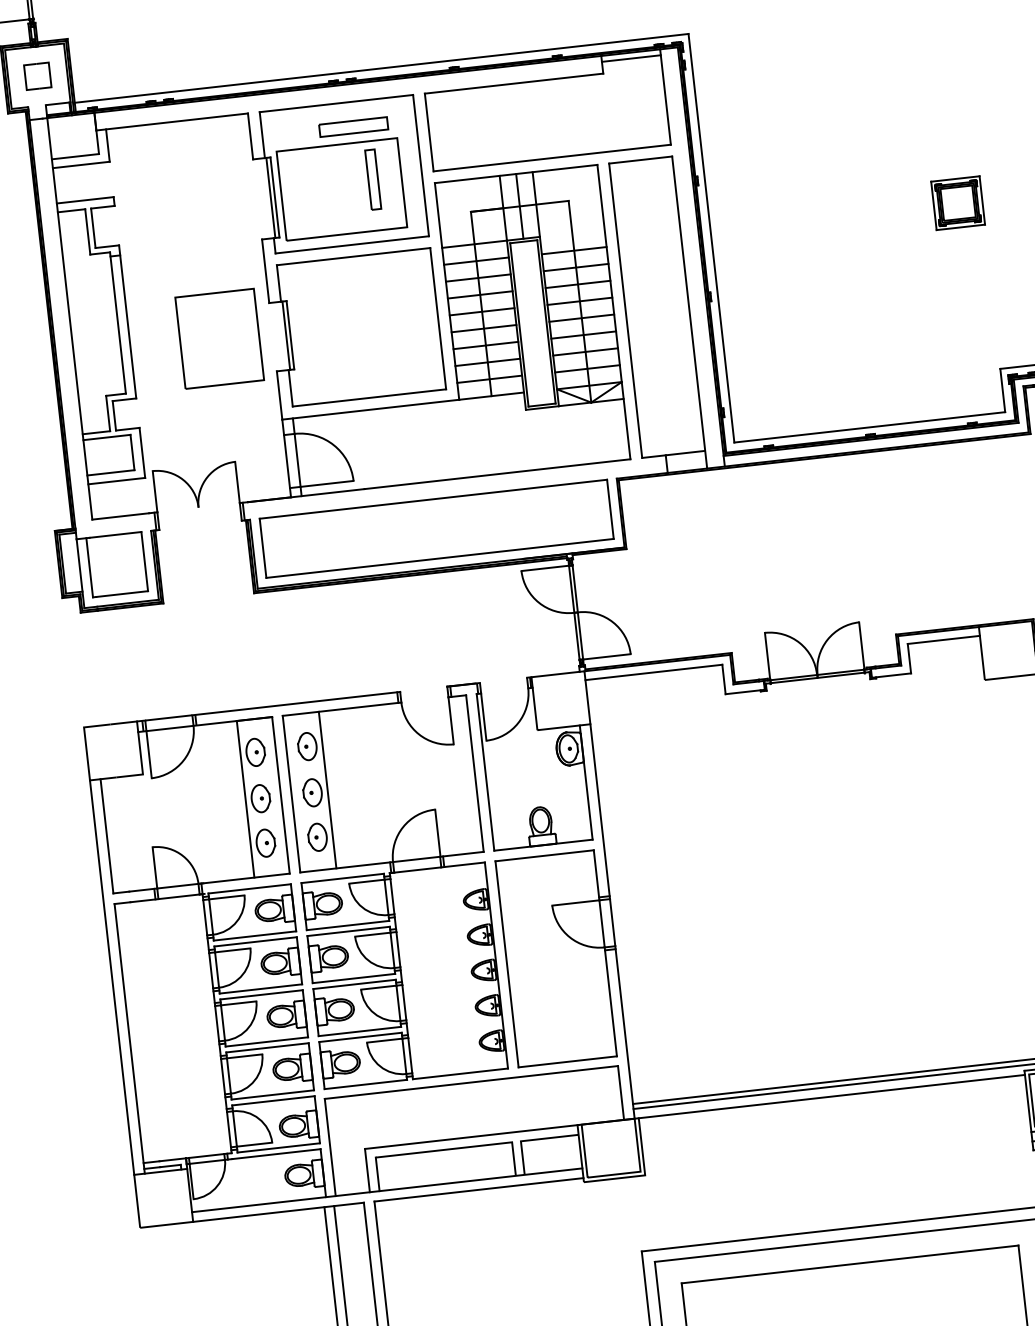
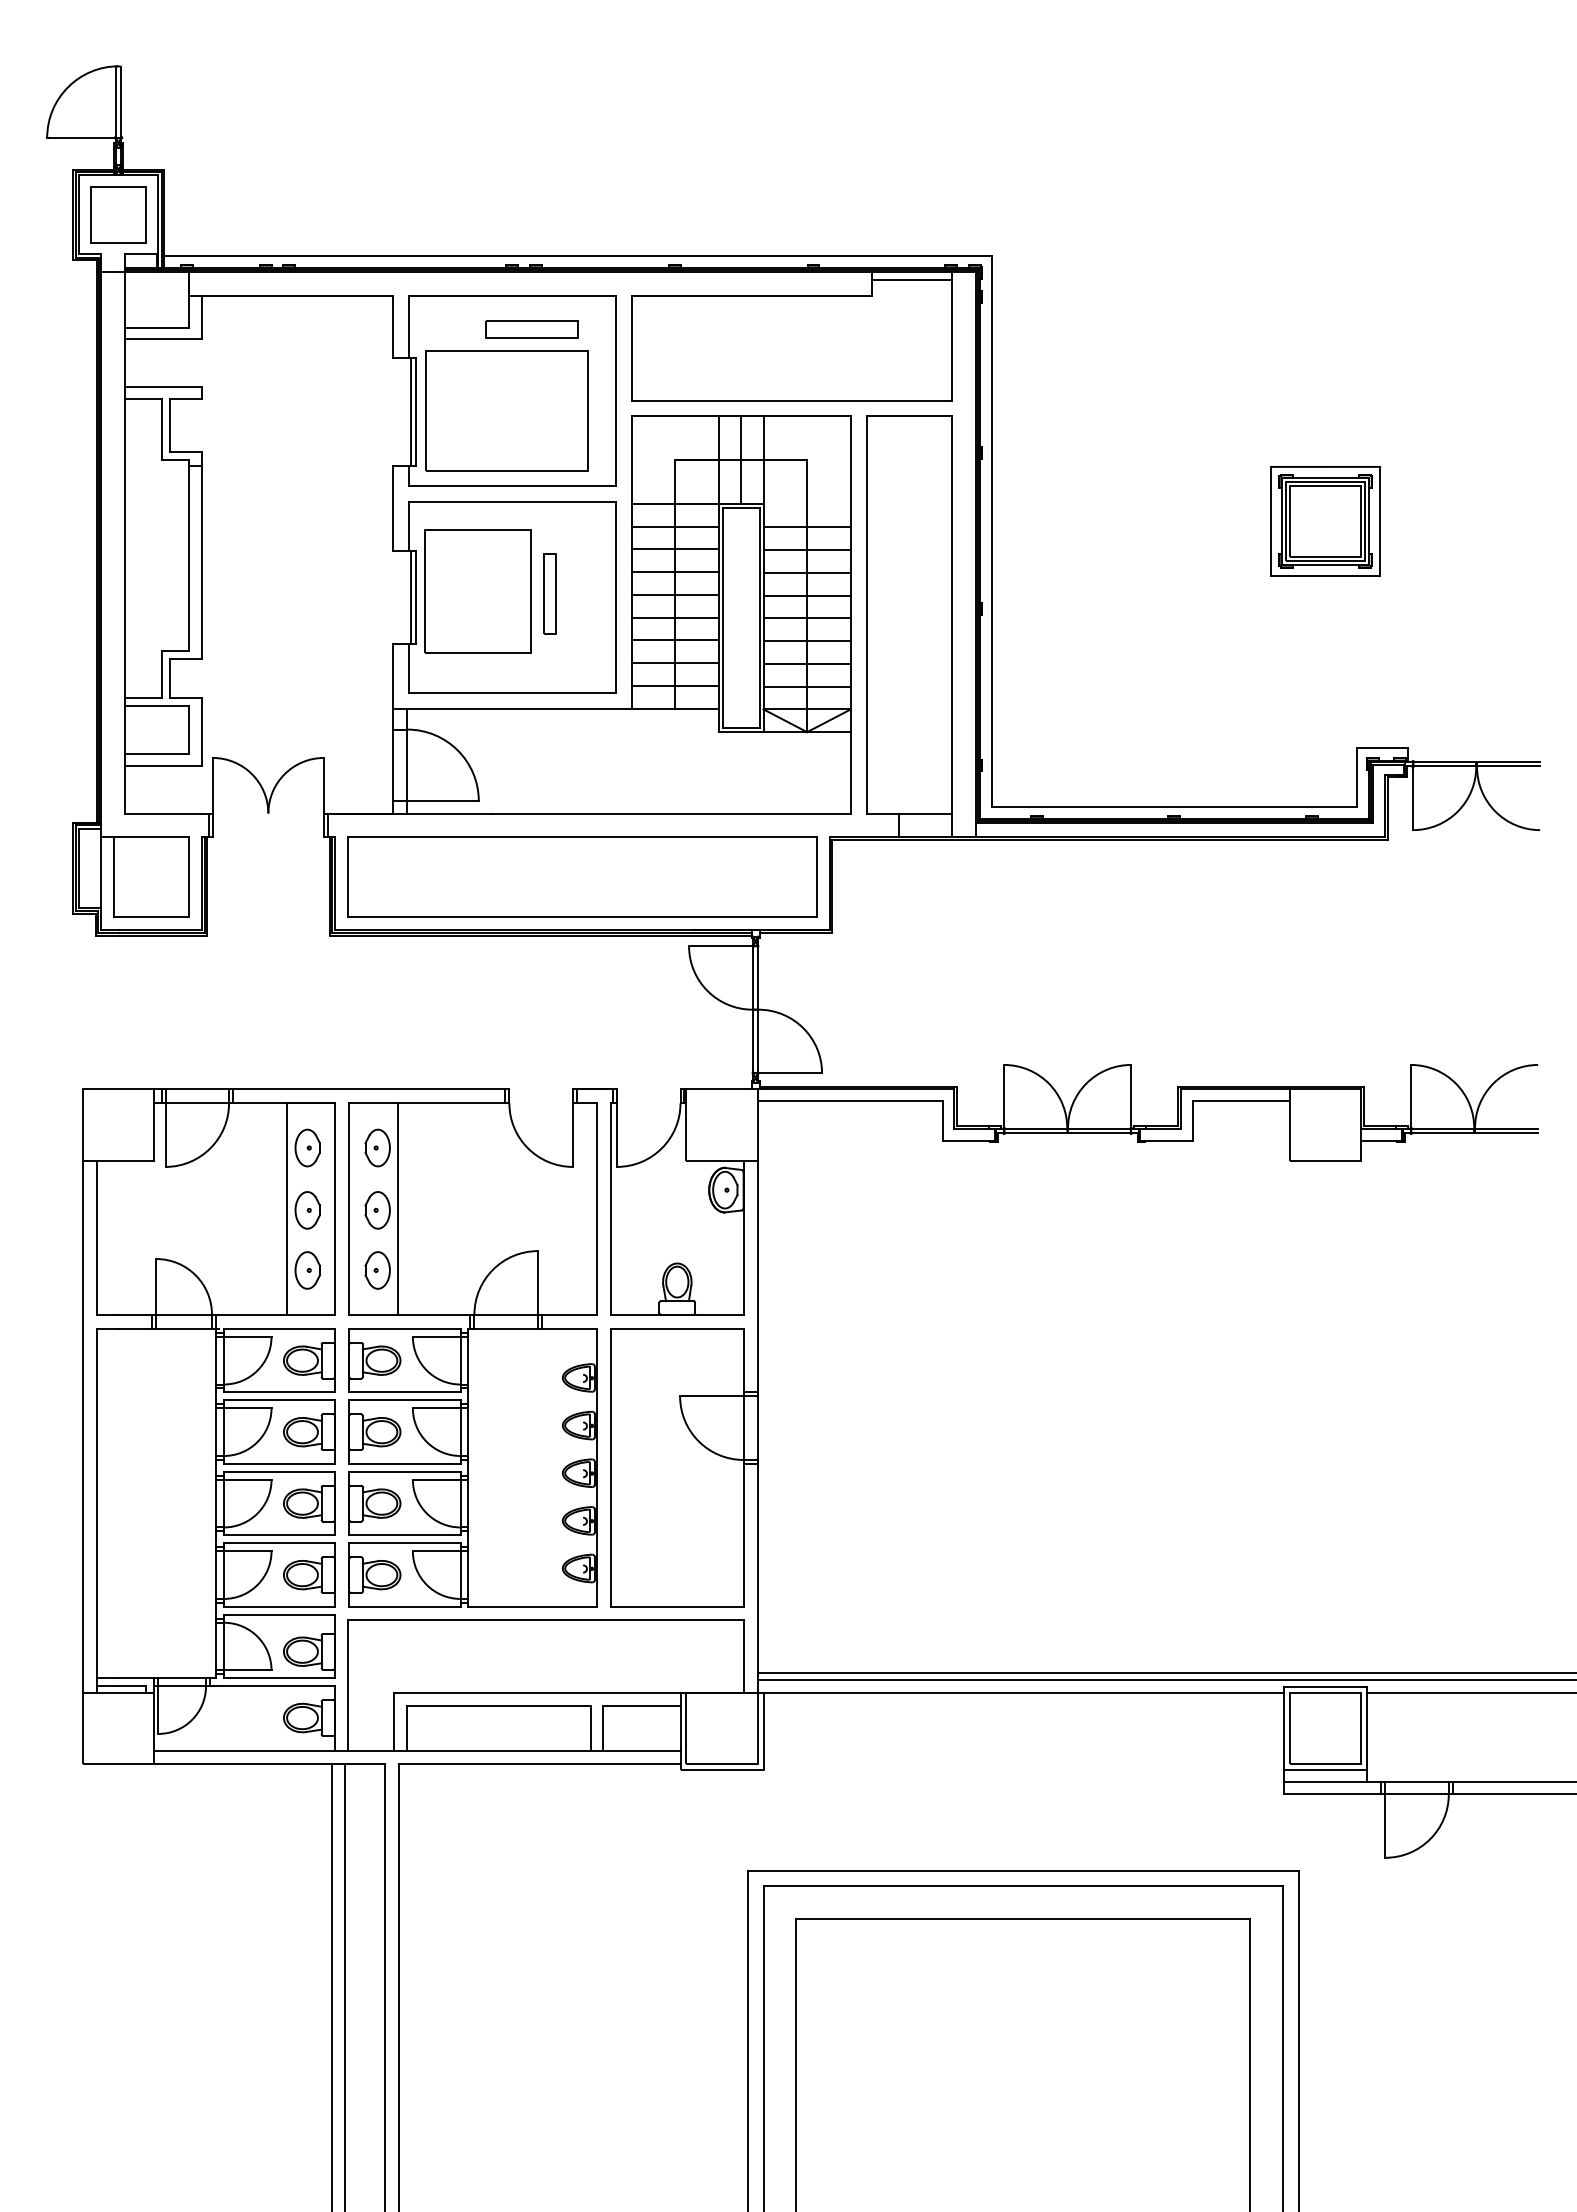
part: (37, 76) -> (118, 214), size x1.67
part: (372, 179) -> (549, 593), moved
part: (958, 203) -> (1325, 521), size x1.67
part: (219, 338) -> (477, 591), moved

